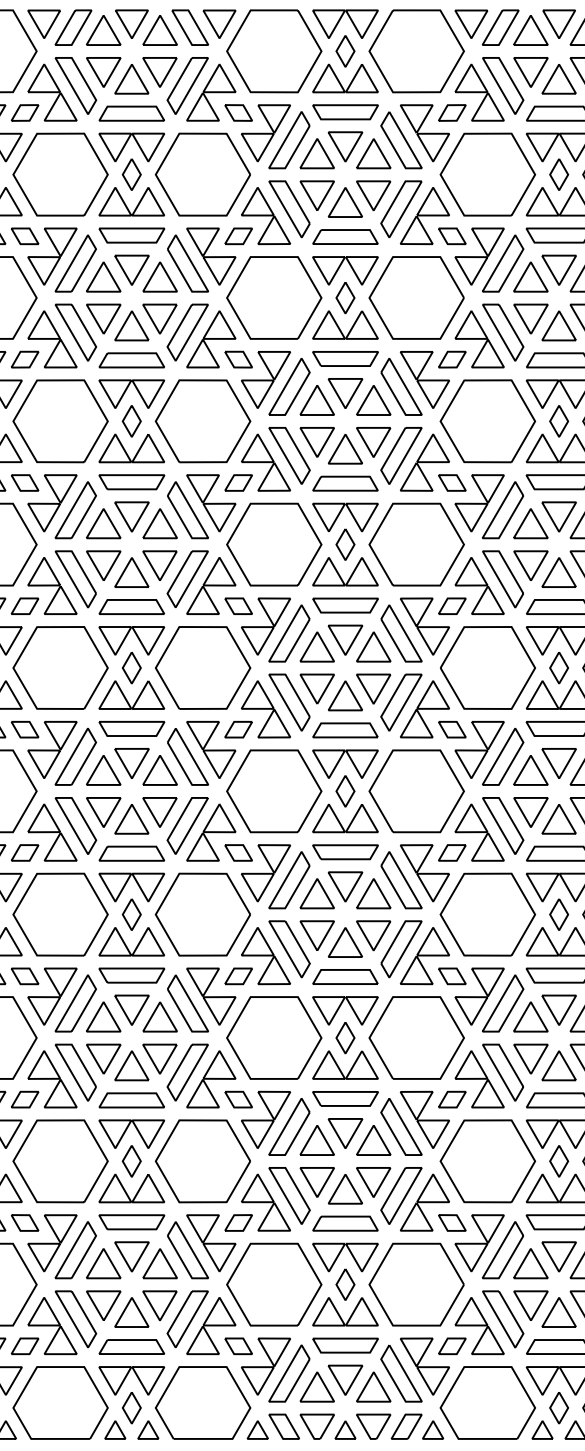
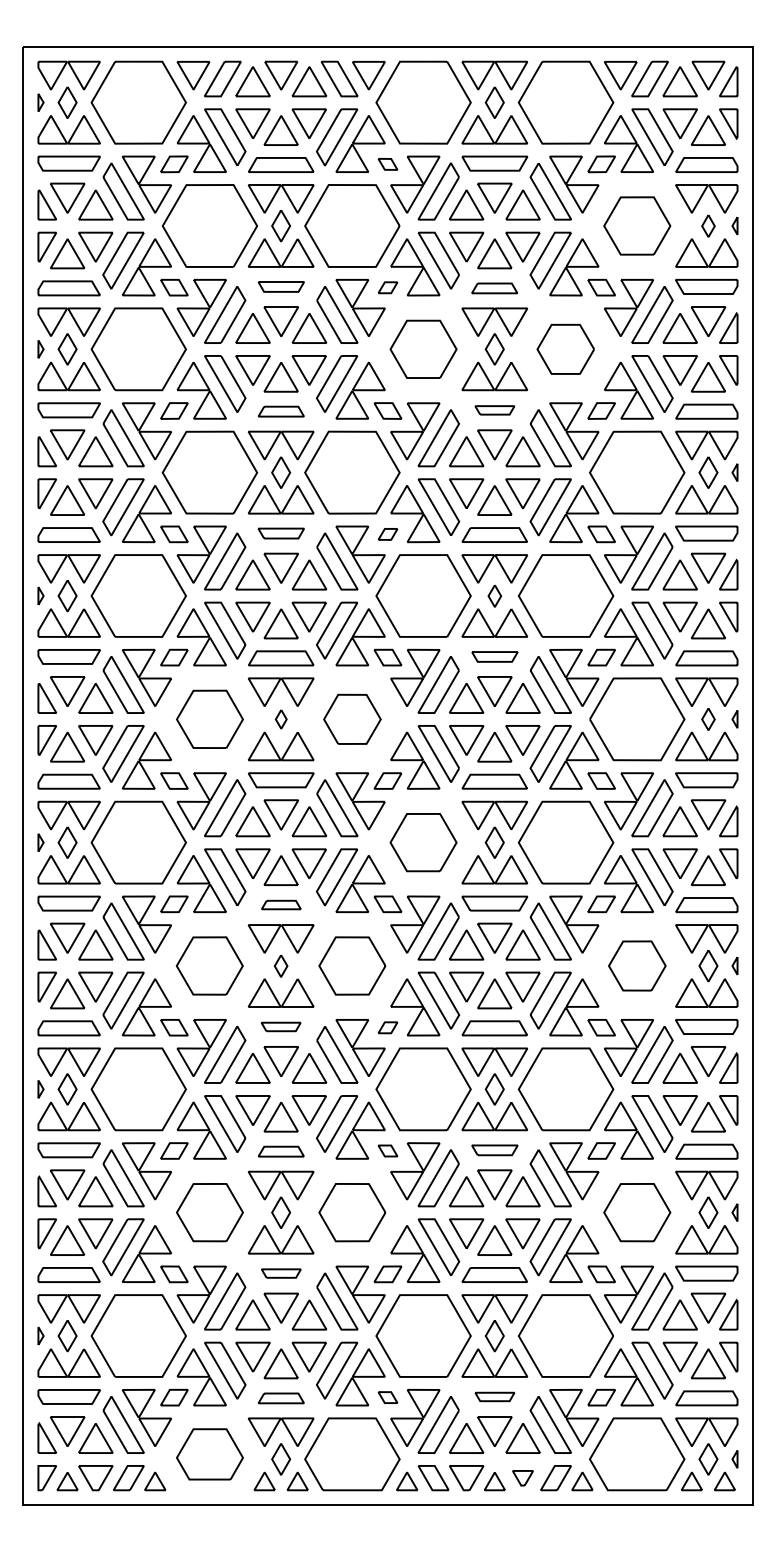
part: (238, 113) -> (387, 164), size x0.7
part: (488, 174) -> (637, 225), size x0.7
part: (559, 175) -> (708, 226), size x0.7
part: (132, 235) -> (281, 286), size x0.7
part: (238, 236) -> (387, 287), size x0.7
part: (345, 237) -> (494, 288), size x0.7
part: (274, 298) -> (423, 349), size x0.7
part: (416, 298) -> (565, 349), size x0.6
part: (345, 359) -> (494, 410), size x0.6
part: (132, 360) -> (281, 411), size x0.7
part: (132, 482) -> (281, 533), size x0.7
part: (238, 483) -> (387, 534), size x0.7
part: (345, 545) -> (494, 596), size x0.7
part: (345, 605) -> (494, 656), size x0.7
part: (60, 668) -> (209, 719), size x0.7
part: (132, 668) -> (281, 719), size x0.6
part: (203, 668) -> (352, 719), size x0.6
part: (559, 668) -> (708, 719), size x0.7
part: (274, 791) -> (423, 842), size x0.7
part: (132, 853) -> (281, 904), size x0.6
part: (60, 914) -> (209, 965), size x0.7
part: (203, 914) -> (352, 965), size x0.7
part: (488, 914) -> (637, 965), size x0.6
part: (131, 915) -> (280, 966), size x0.7
part: (131, 975) -> (280, 1026), size x0.6
part: (238, 976) -> (387, 1027), size x0.7
part: (238, 1099) -> (387, 1150), size x0.7
part: (345, 1099) -> (494, 1150), size x0.7
part: (132, 1100) -> (281, 1151), size x0.7
part: (60, 1161) -> (209, 1212), size x0.7
part: (203, 1161) -> (352, 1212), size x0.7
part: (488, 1161) -> (637, 1212), size x0.7
part: (132, 1222) -> (281, 1273), size x0.6
part: (345, 1345) -> (494, 1396), size x0.6
part: (238, 1346) -> (387, 1397), size x0.7
part: (132, 1347) -> (281, 1398), size x0.7
part: (60, 1403) -> (209, 1454), size x0.7
part: (373, 1427) -> (522, 1478), size x0.6

